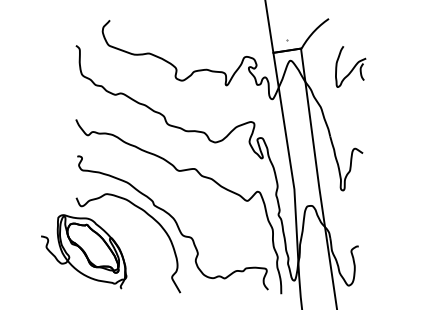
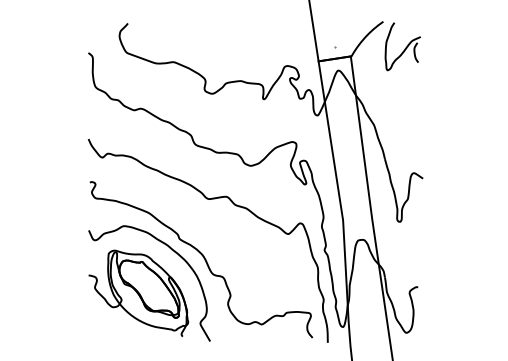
part: (350, 66) -> (402, 46), moved
part: (83, 251) -> (138, 293), moved

